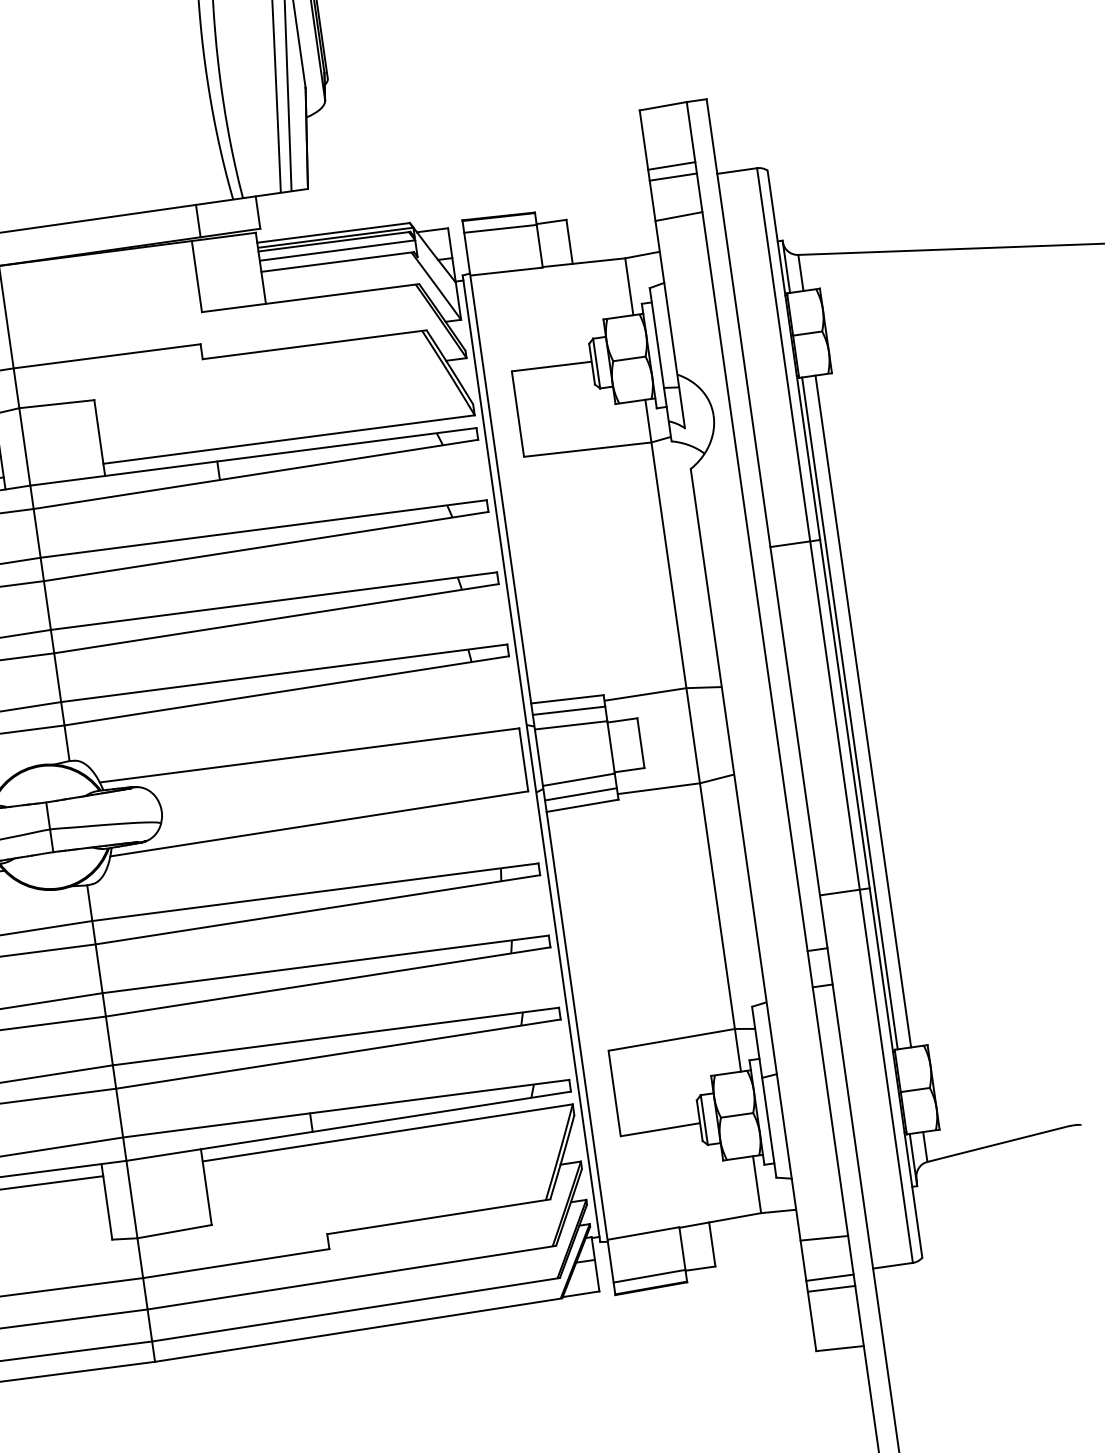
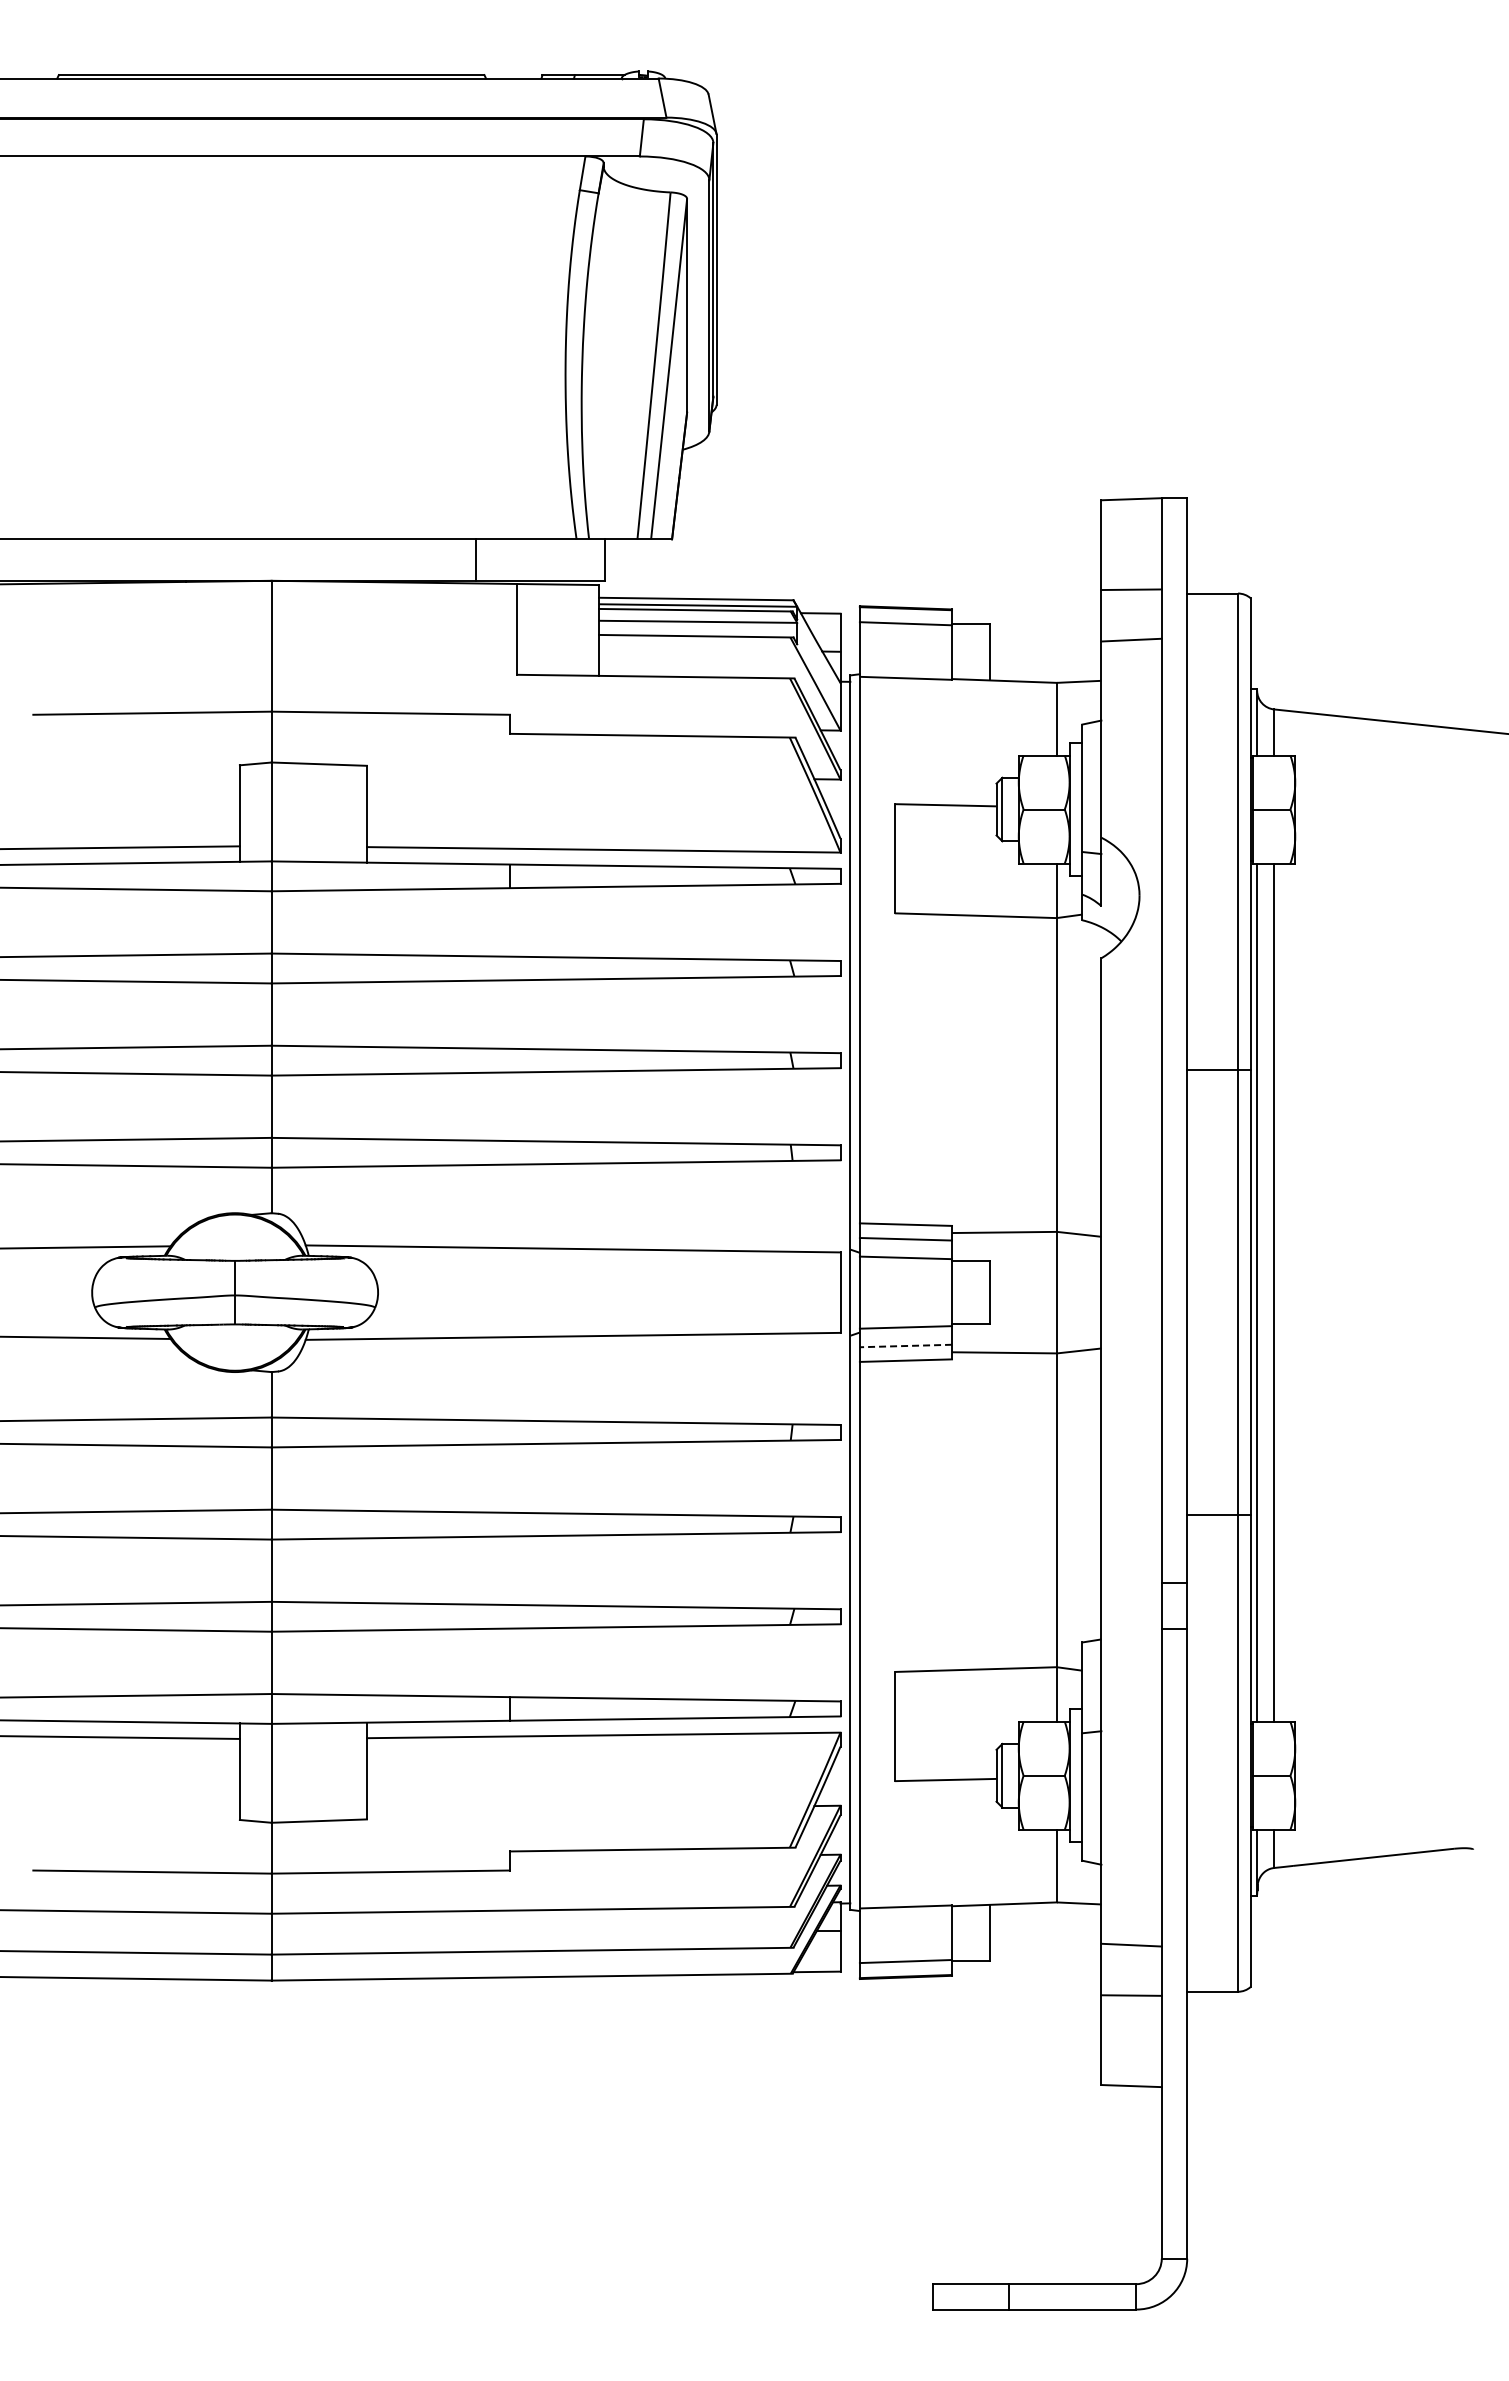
line: (671, 165) -> (1131, 575), removed
line: (198, 220) -> (476, 559), moved
line: (580, 794) -> (905, 1346), solid -> dashed
line: (831, 1288) -> (1131, 2009), removed

